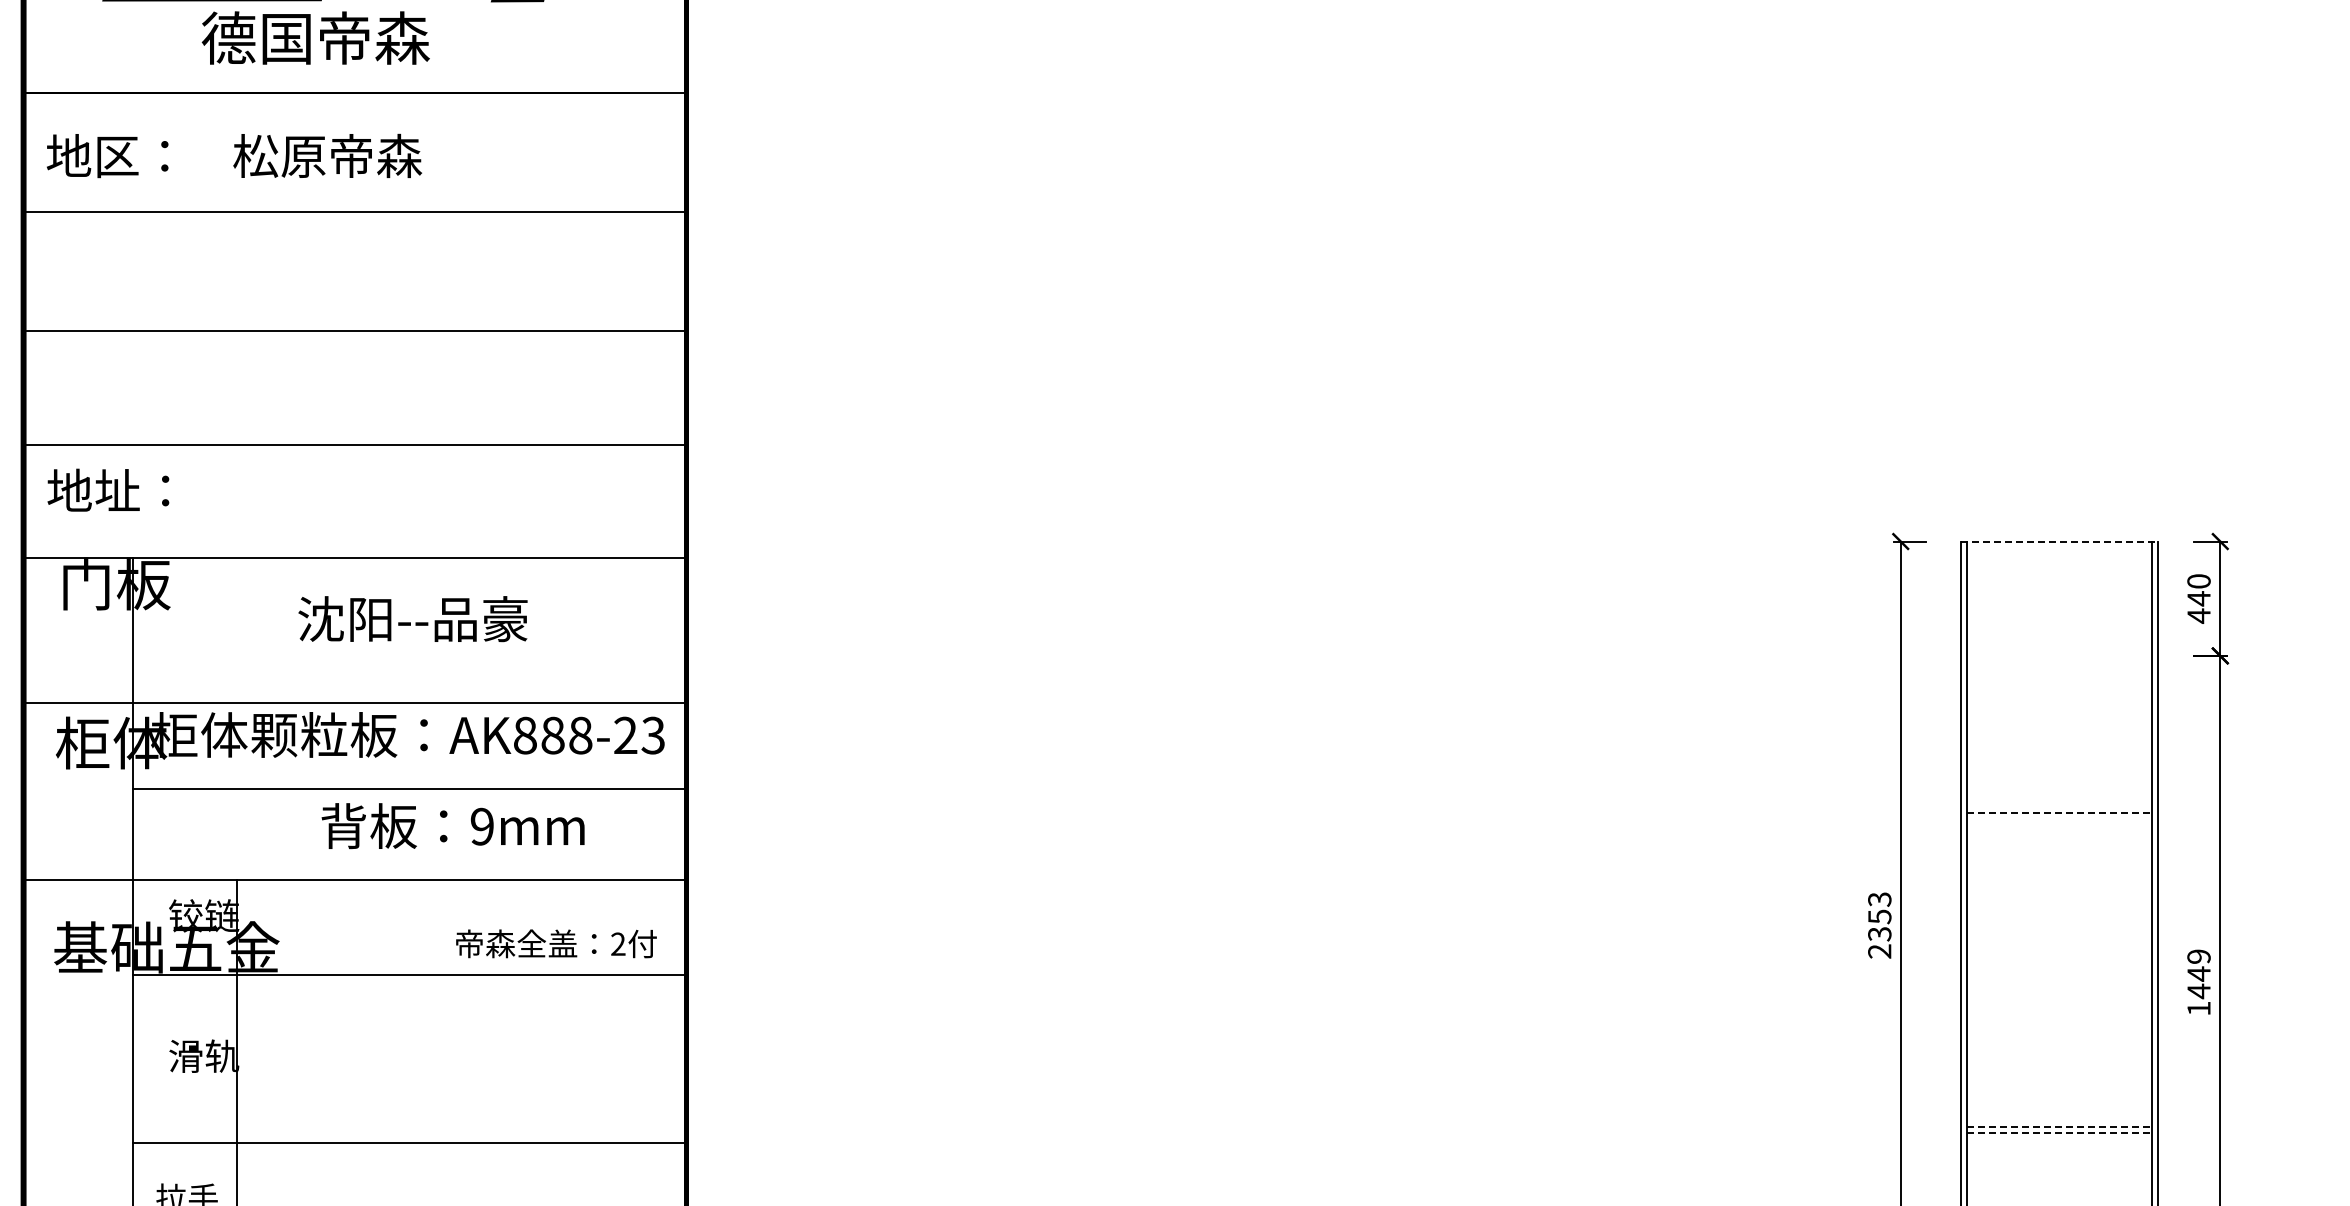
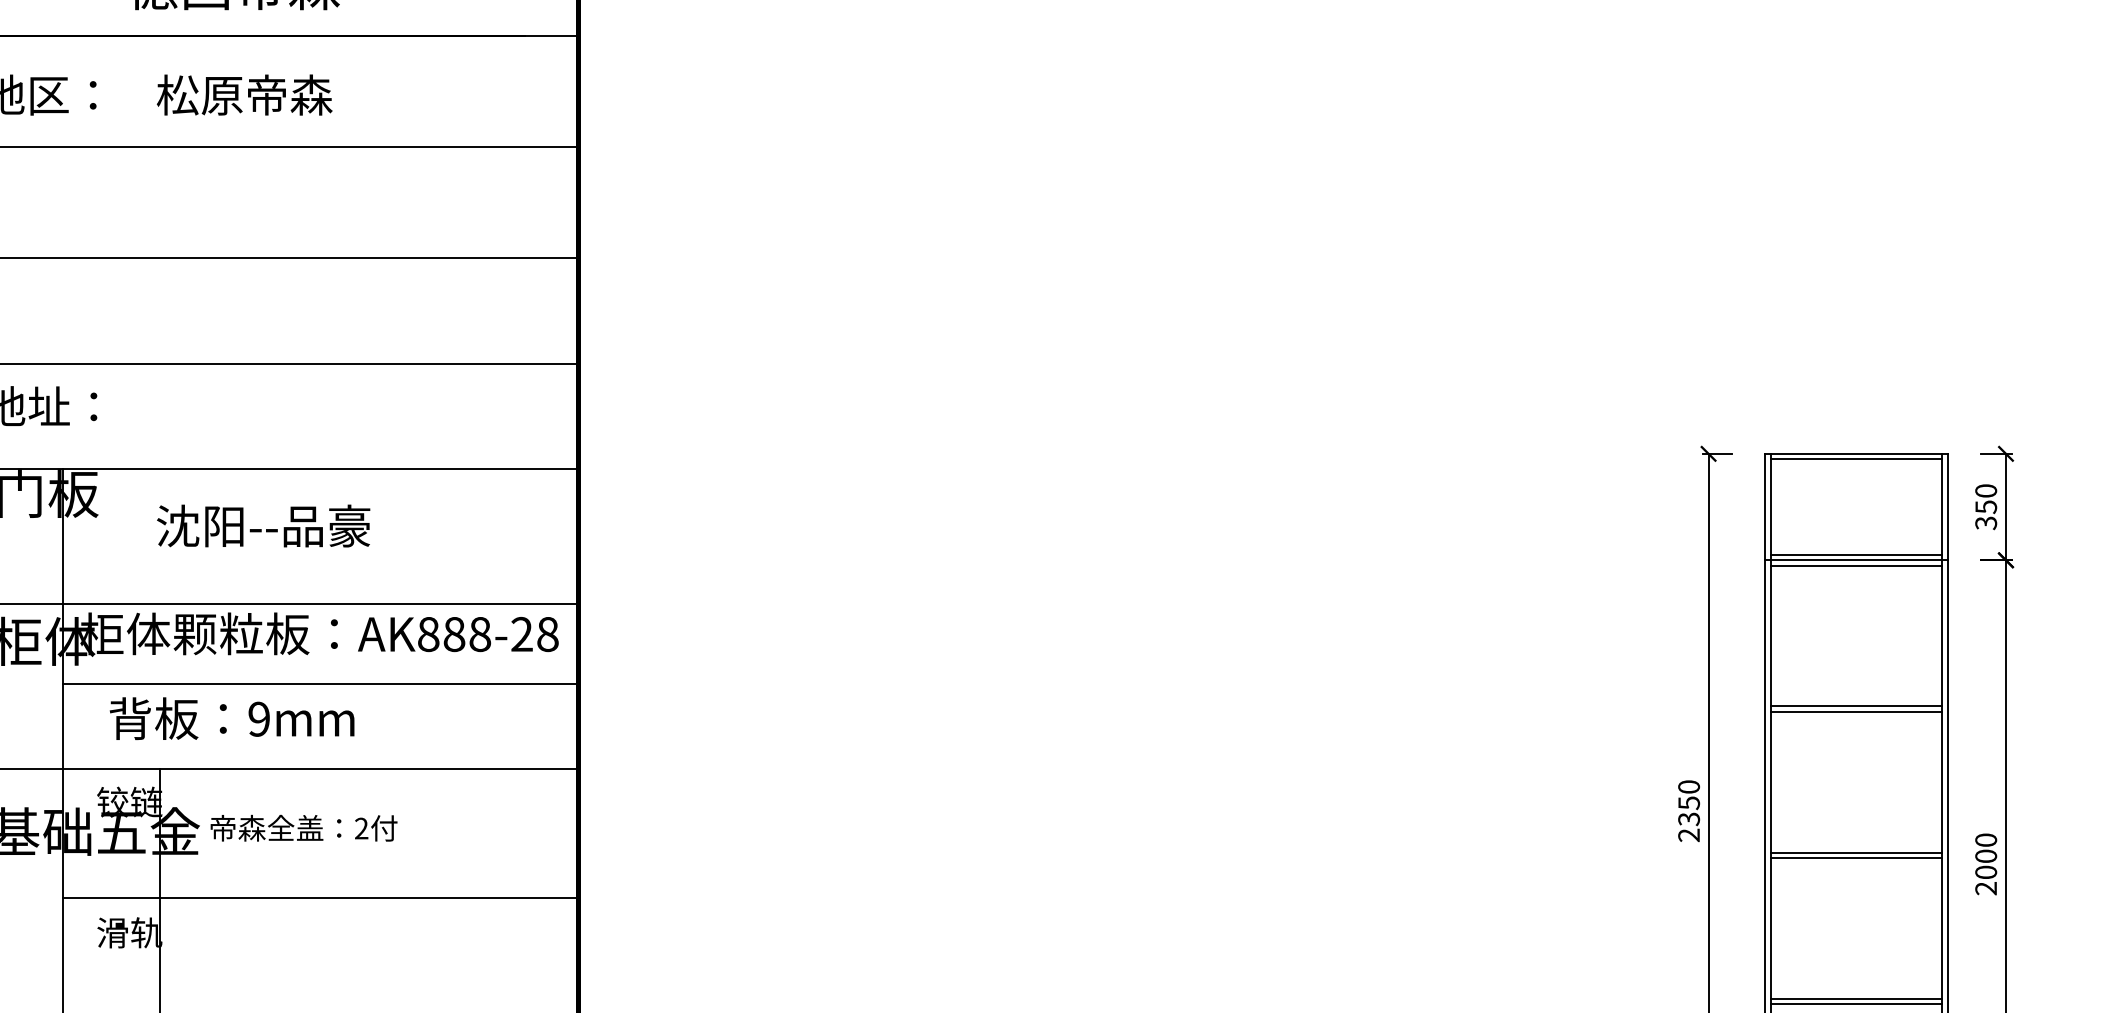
line: (2059, 541) -> (1856, 453), dashed -> solid
line: (2059, 547) -> (1856, 459), added
text: (2198, 607) -> (1985, 515), 440 -> 350
text: (412, 619) -> (263, 526), moved
line: (2059, 650) -> (1856, 555), added
line: (2059, 655) -> (1856, 559), added
line: (2059, 661) -> (1856, 565), added
text: (653, 735) -> (547, 634), AK888-23 -> AK888-28
line: (2059, 812) -> (1856, 706), dashed -> solid
line: (2059, 818) -> (1856, 711), added
text: (452, 826) -> (231, 719), moved
text: (1879, 899) -> (1688, 786), 2353 -> 2350
text: (556, 943) -> (304, 827), moved
line: (2059, 969) -> (1856, 852), added
line: (409, 974) -> (320, 897), moved
line: (2059, 975) -> (1856, 857), added
text: (2198, 982) -> (1985, 864), 1449 -> 2000
line: (2059, 1126) -> (1856, 998), dashed -> solid
line: (2059, 1132) -> (1856, 1003), dashed -> solid

